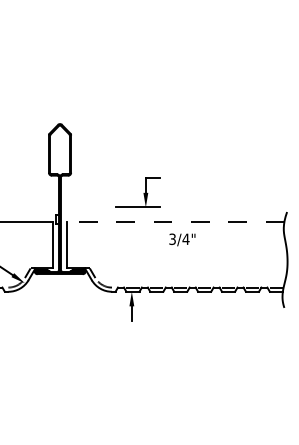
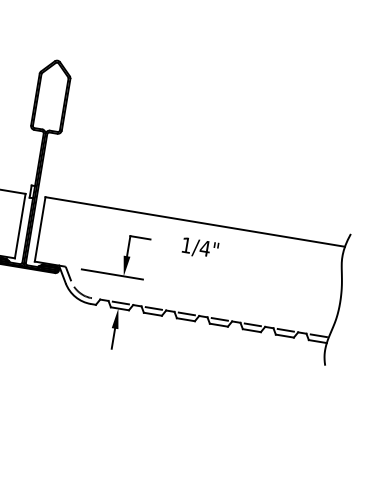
part: (143, 193) -> (123, 256), moved
line: (175, 221) -> (194, 221), dashed -> solid
text: (172, 238) -> (186, 244), 3/4" -> 1/4"

